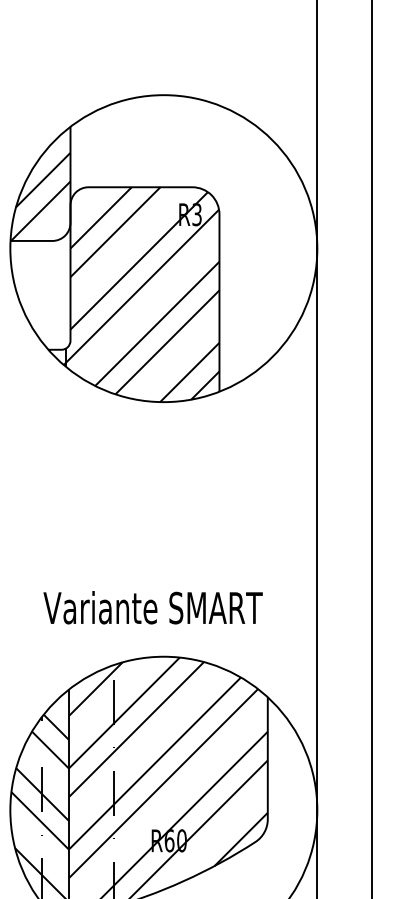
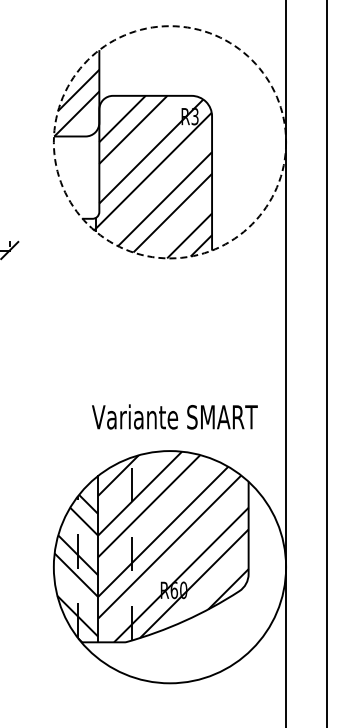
circle: (163, 248) -> (169, 142), solid -> dashed
text: (152, 607) -> (174, 416), moved

